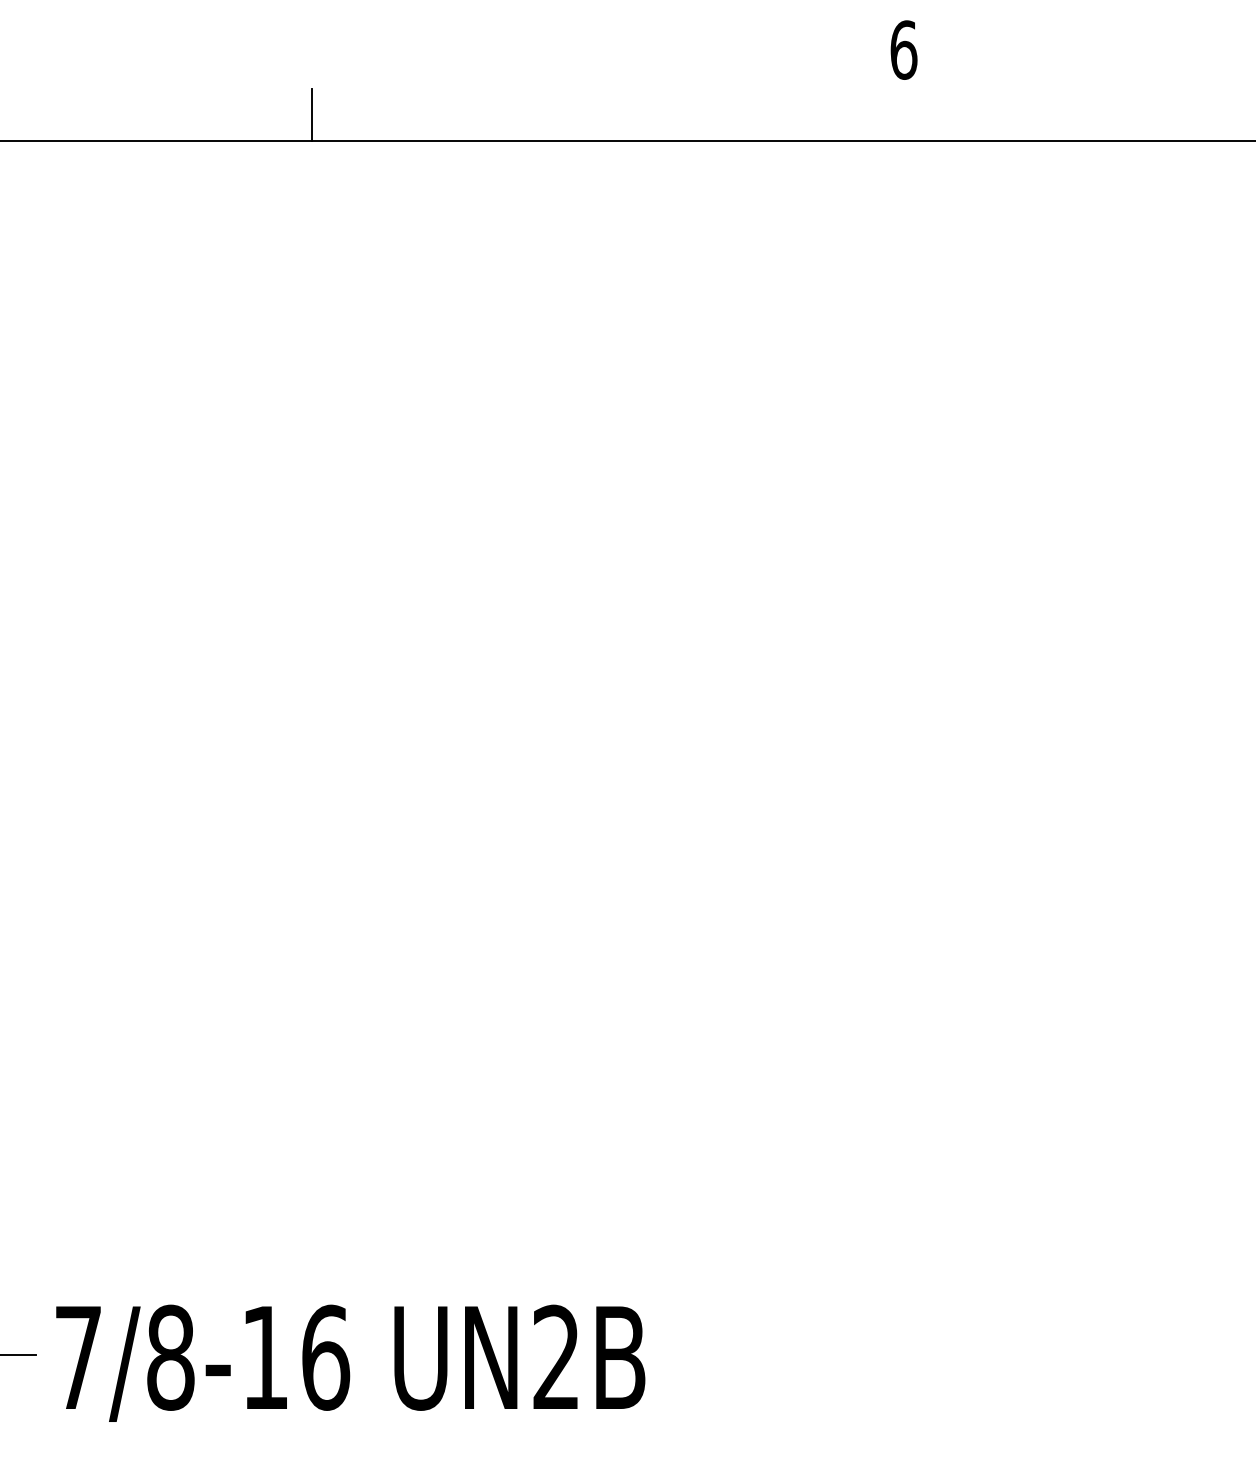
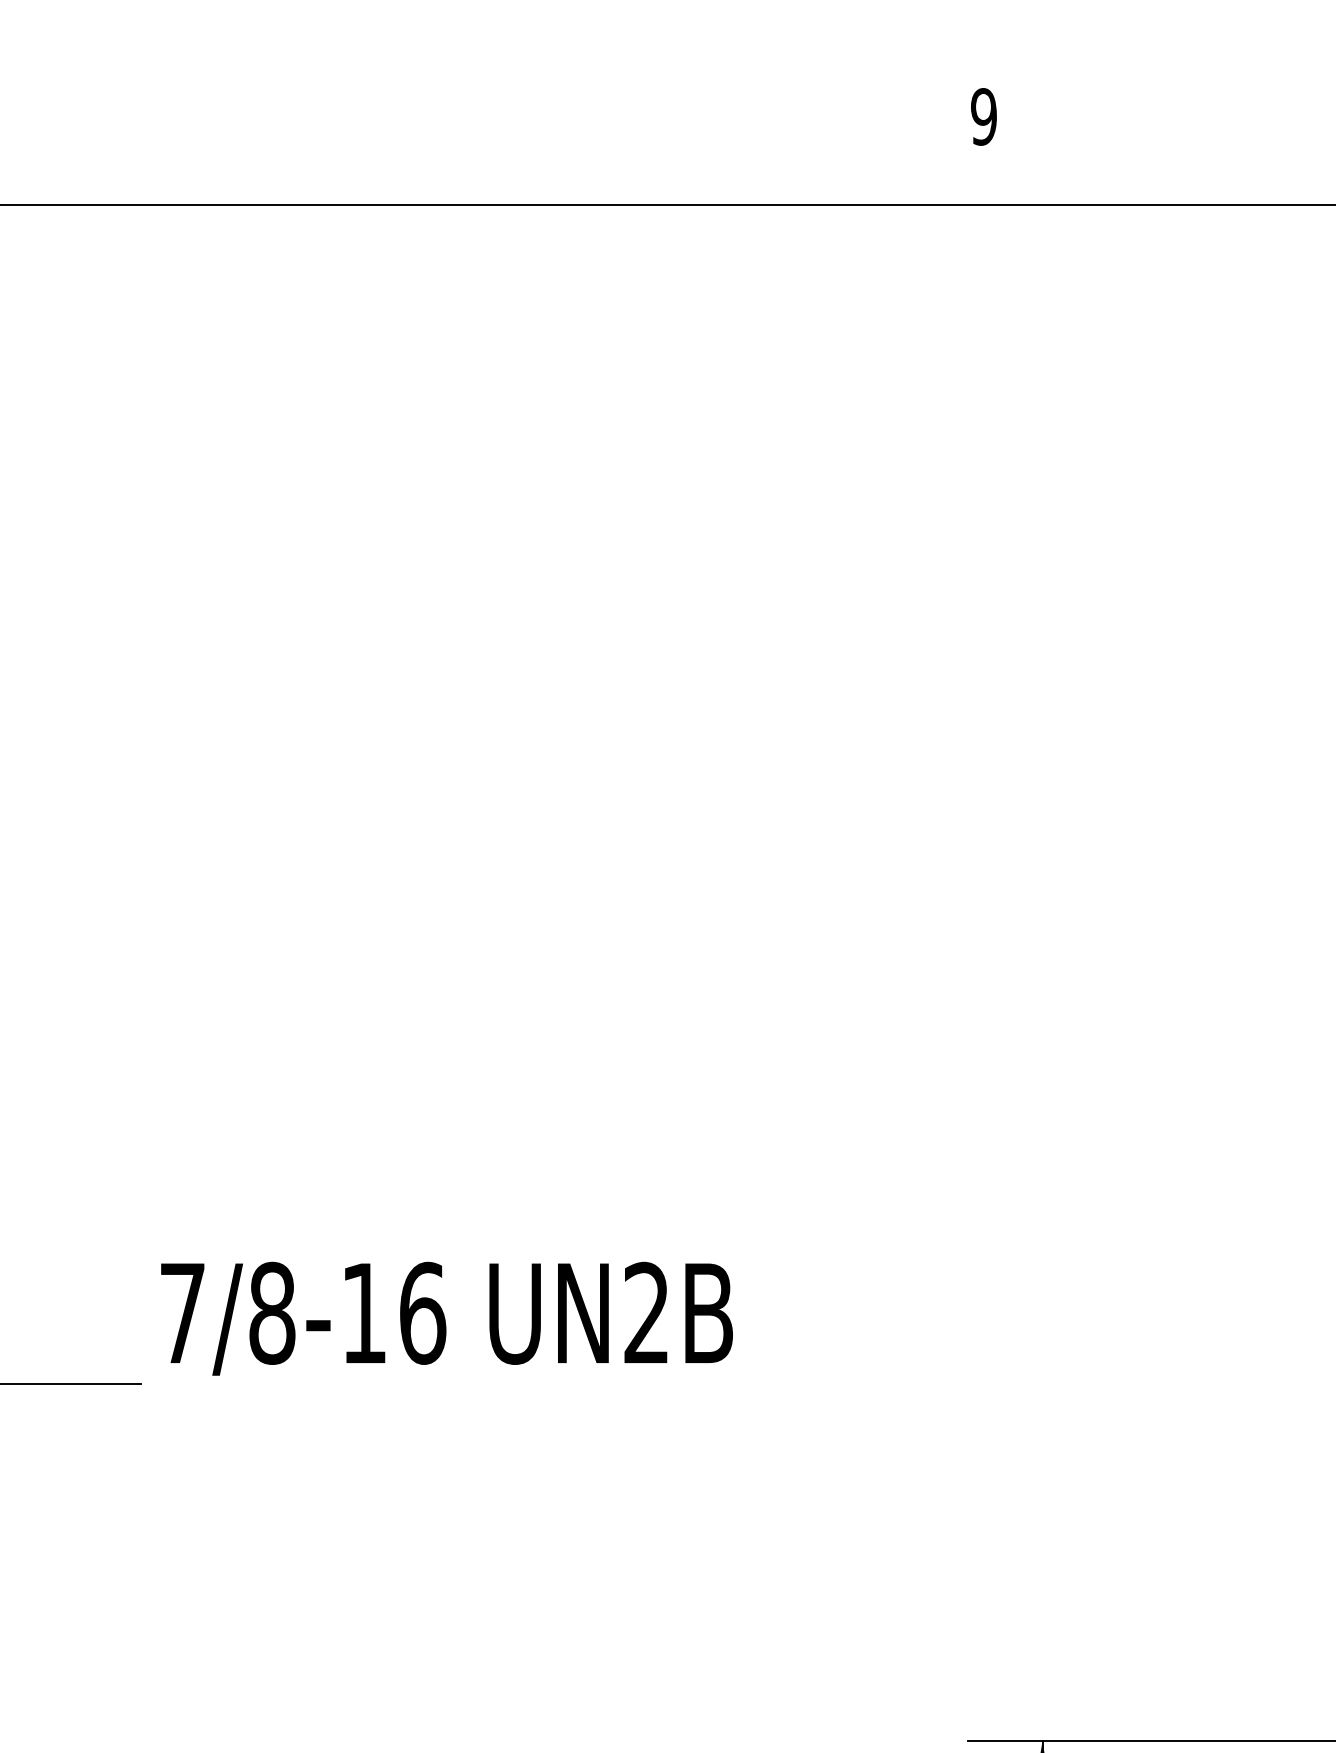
text: (904, 49) -> (984, 116), 6 -> 9
line: (312, 114) -> (409, 179), removed
text: (350, 1363) -> (446, 1318), moved

